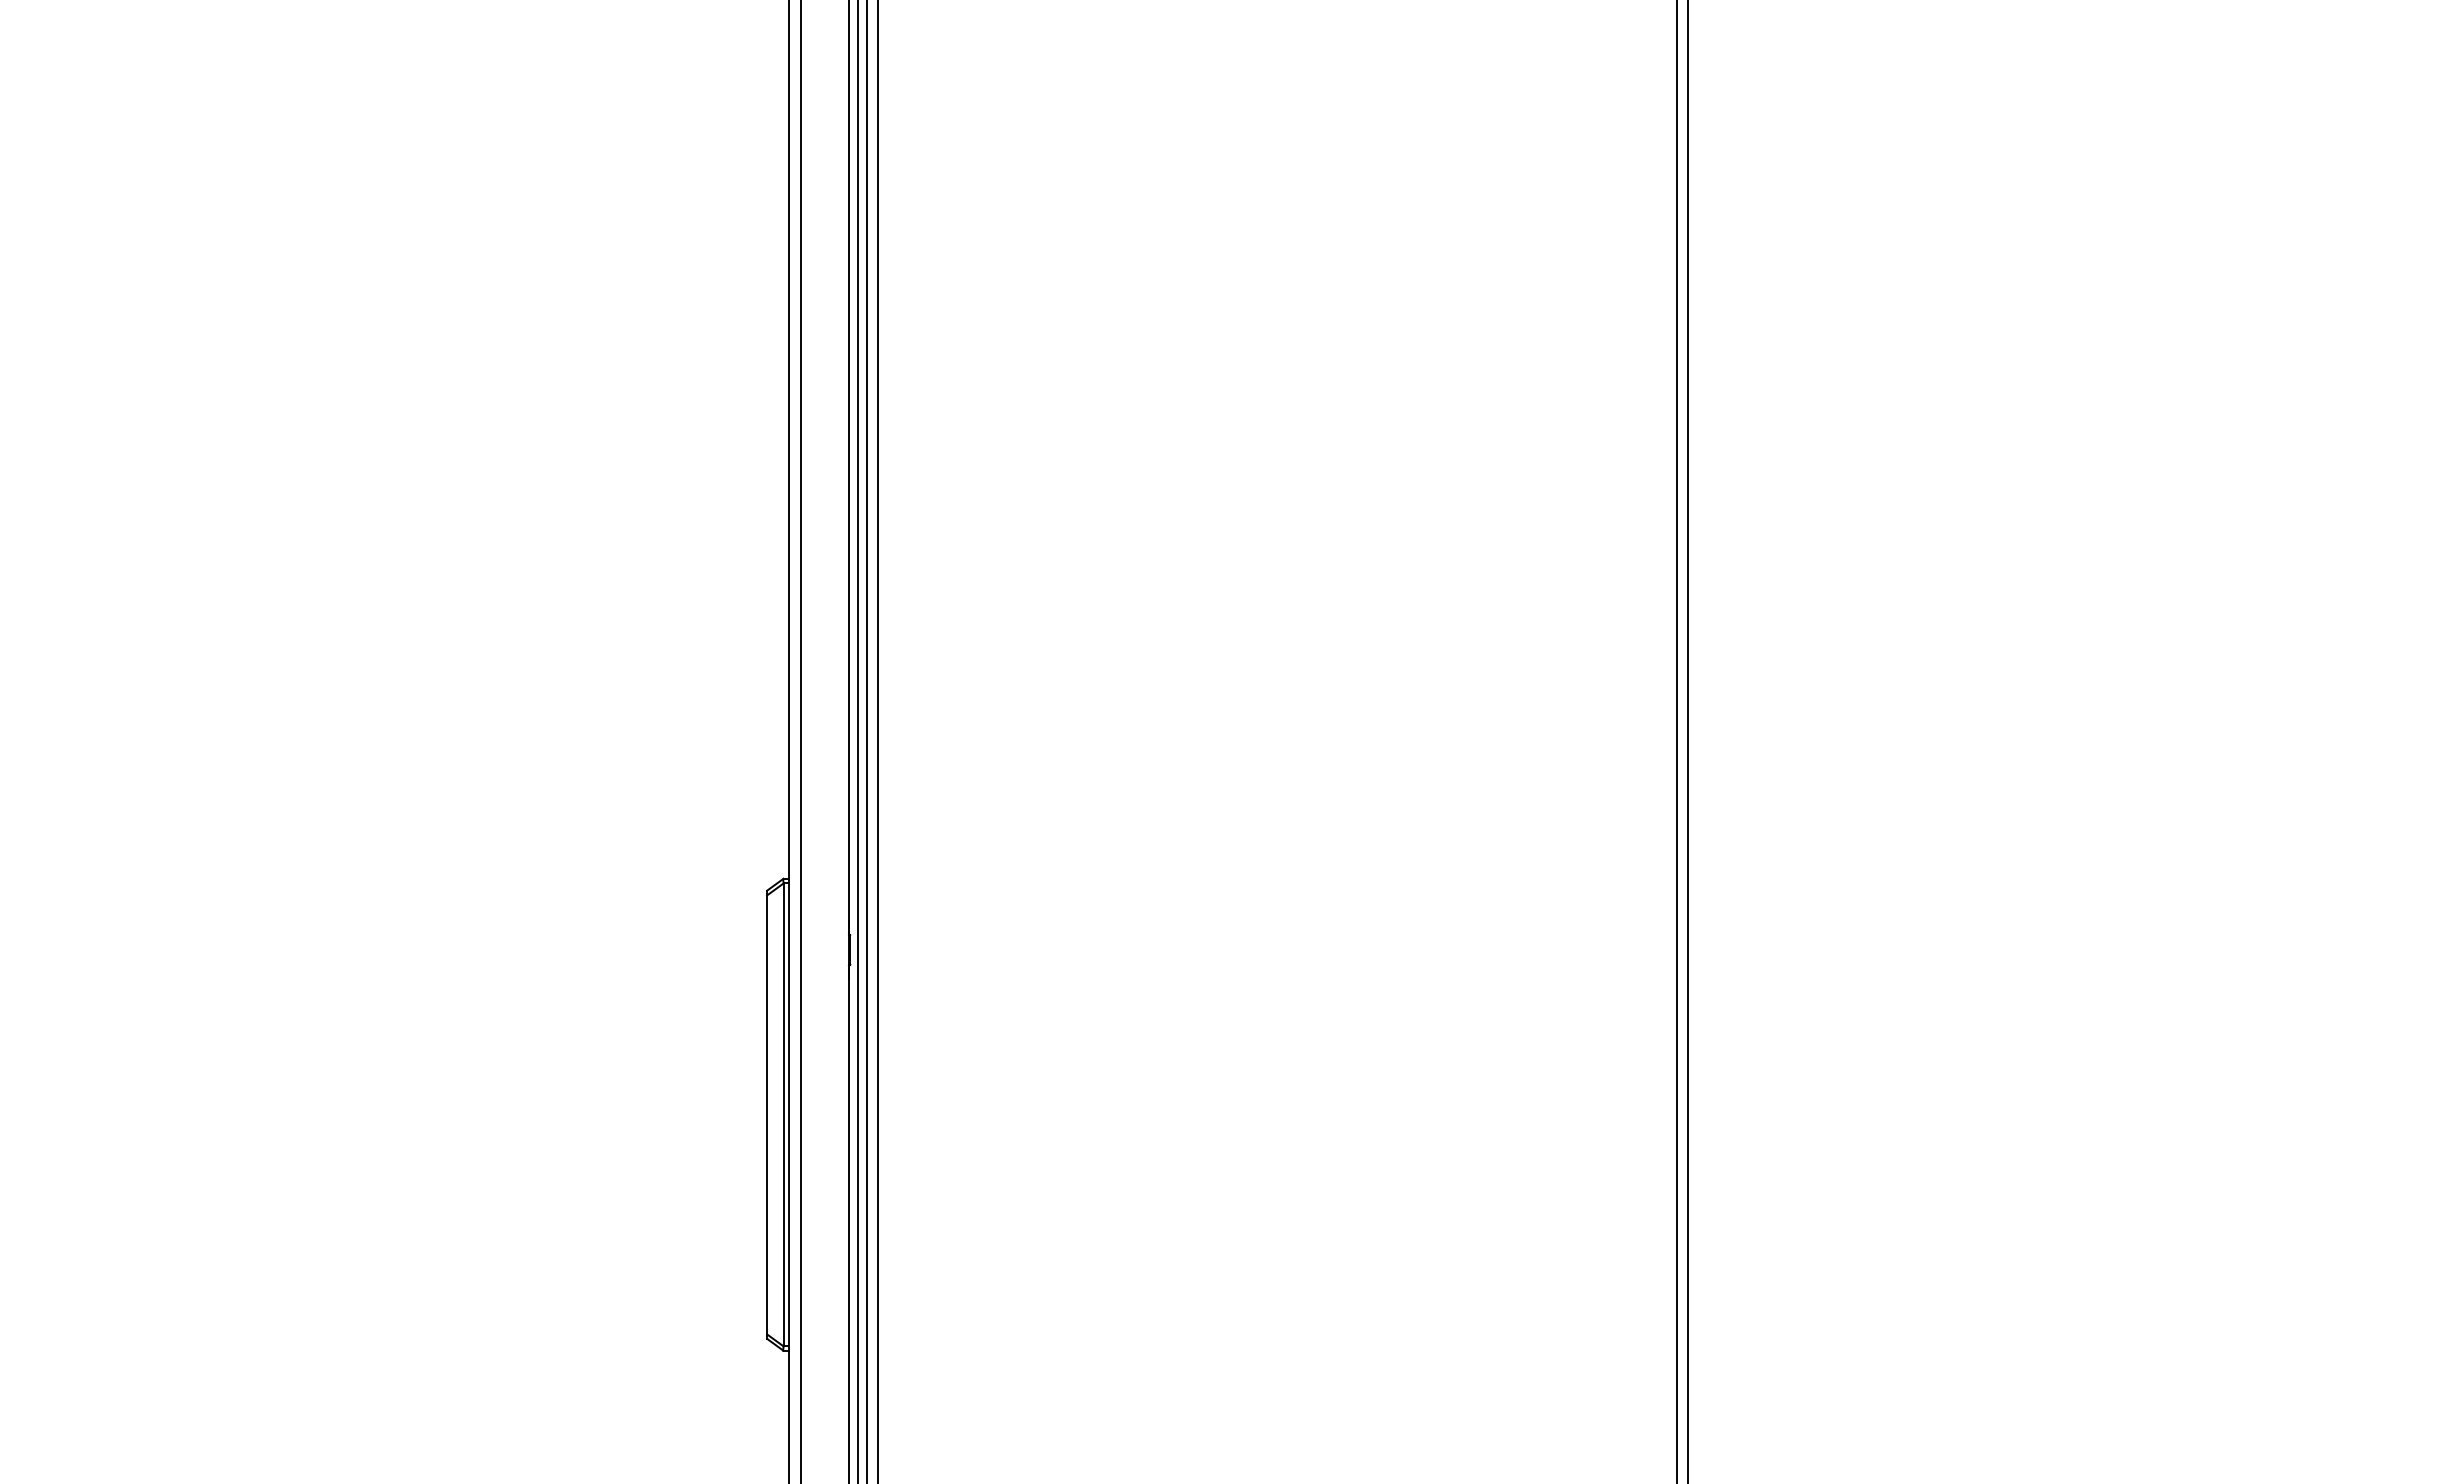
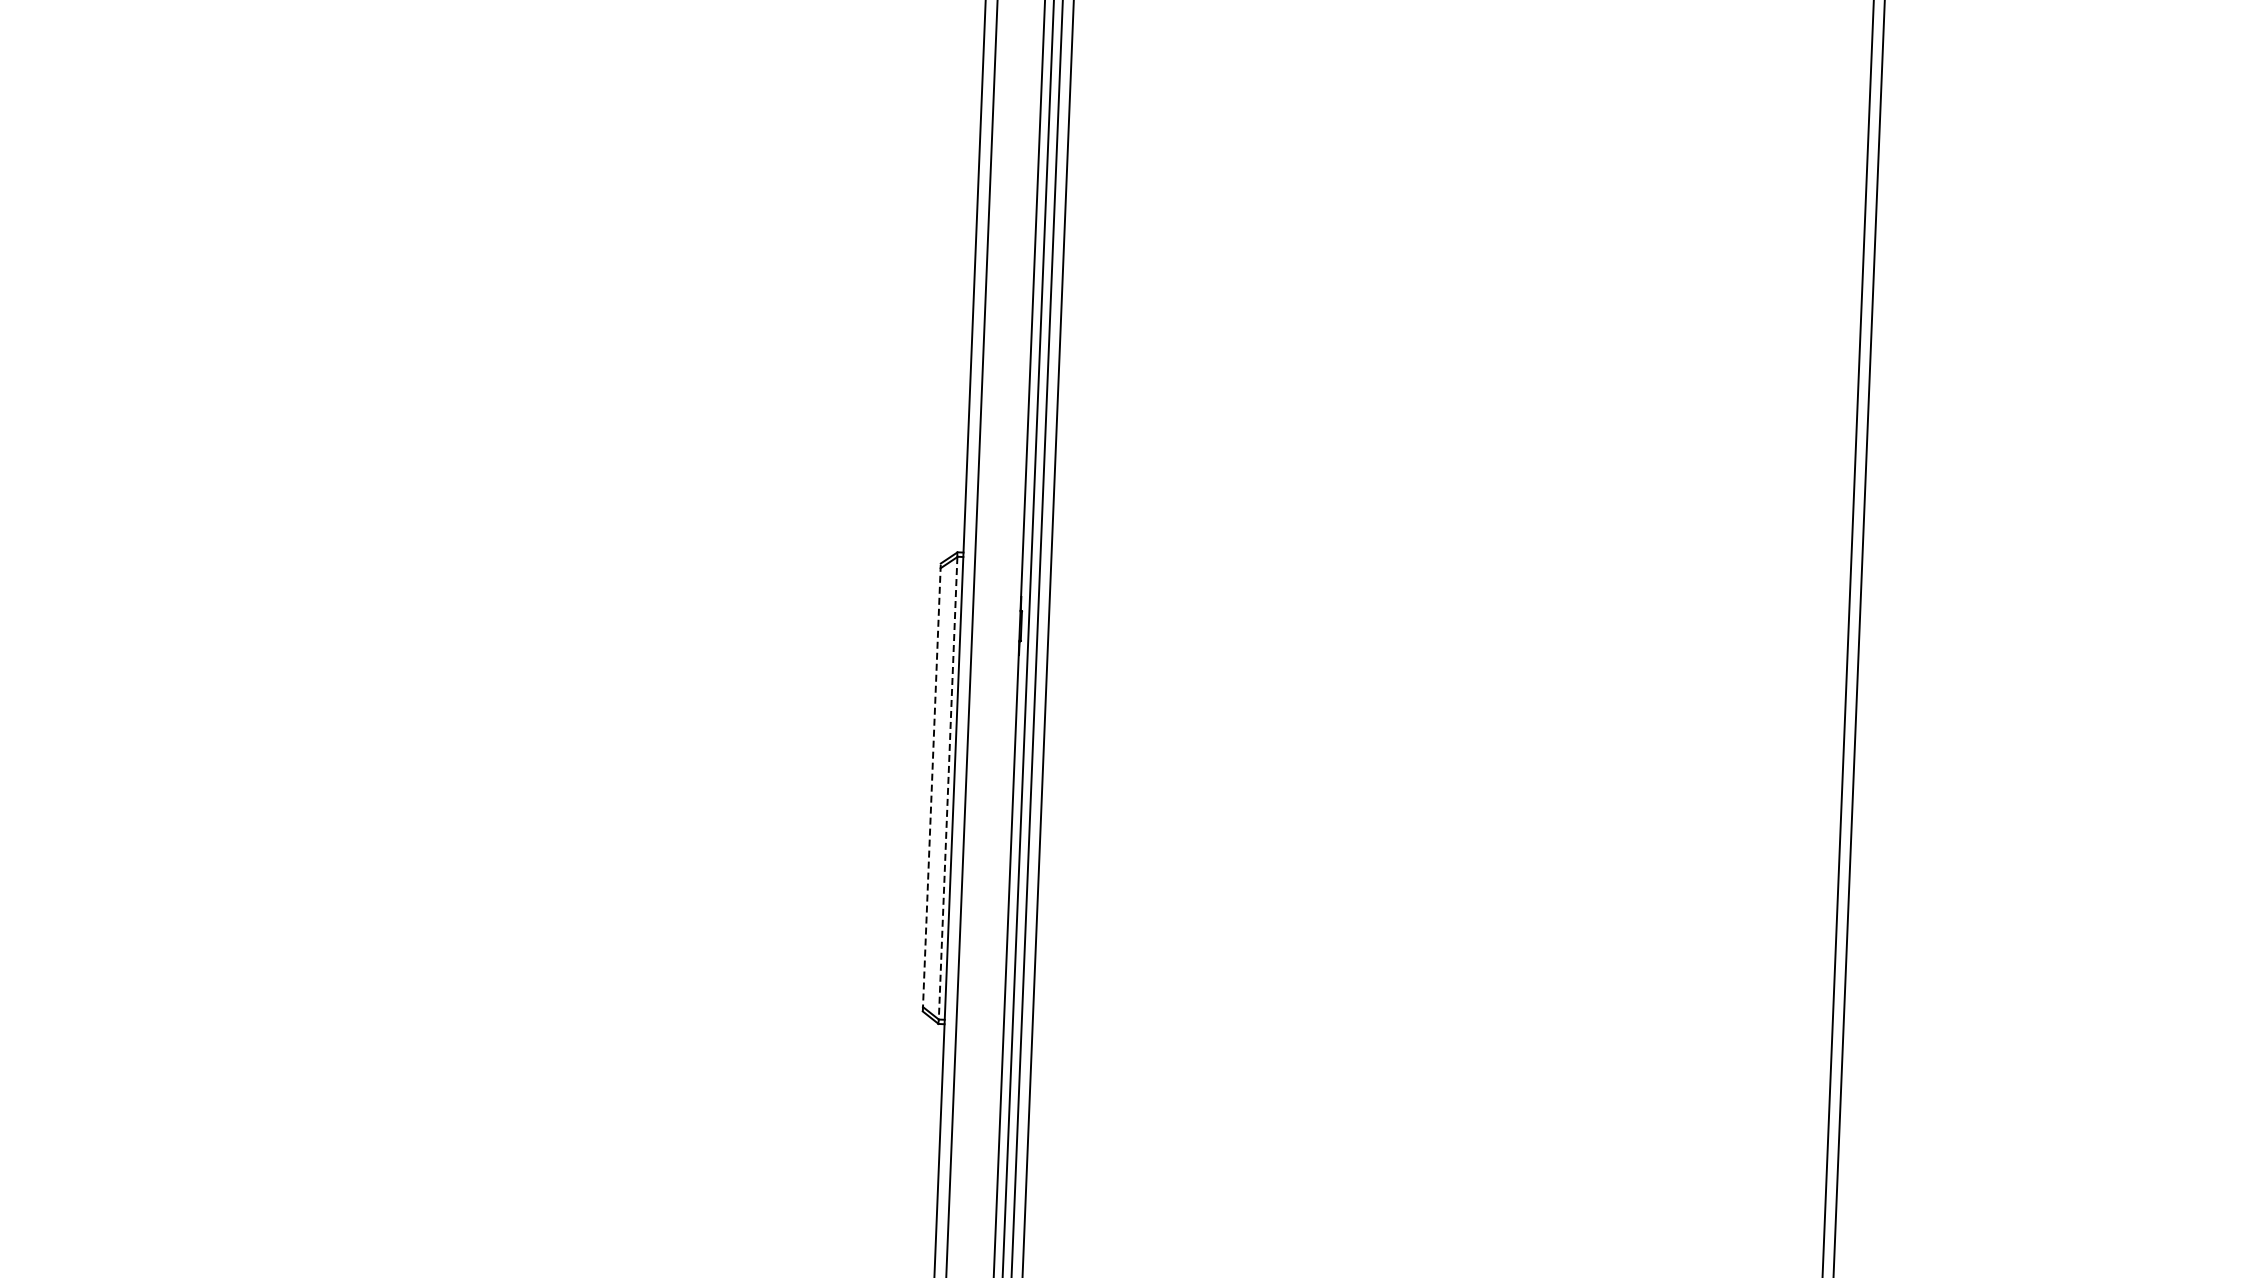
line: (767, 1114) -> (932, 787), solid -> dashed
line: (783, 1115) -> (948, 788), solid -> dashed

